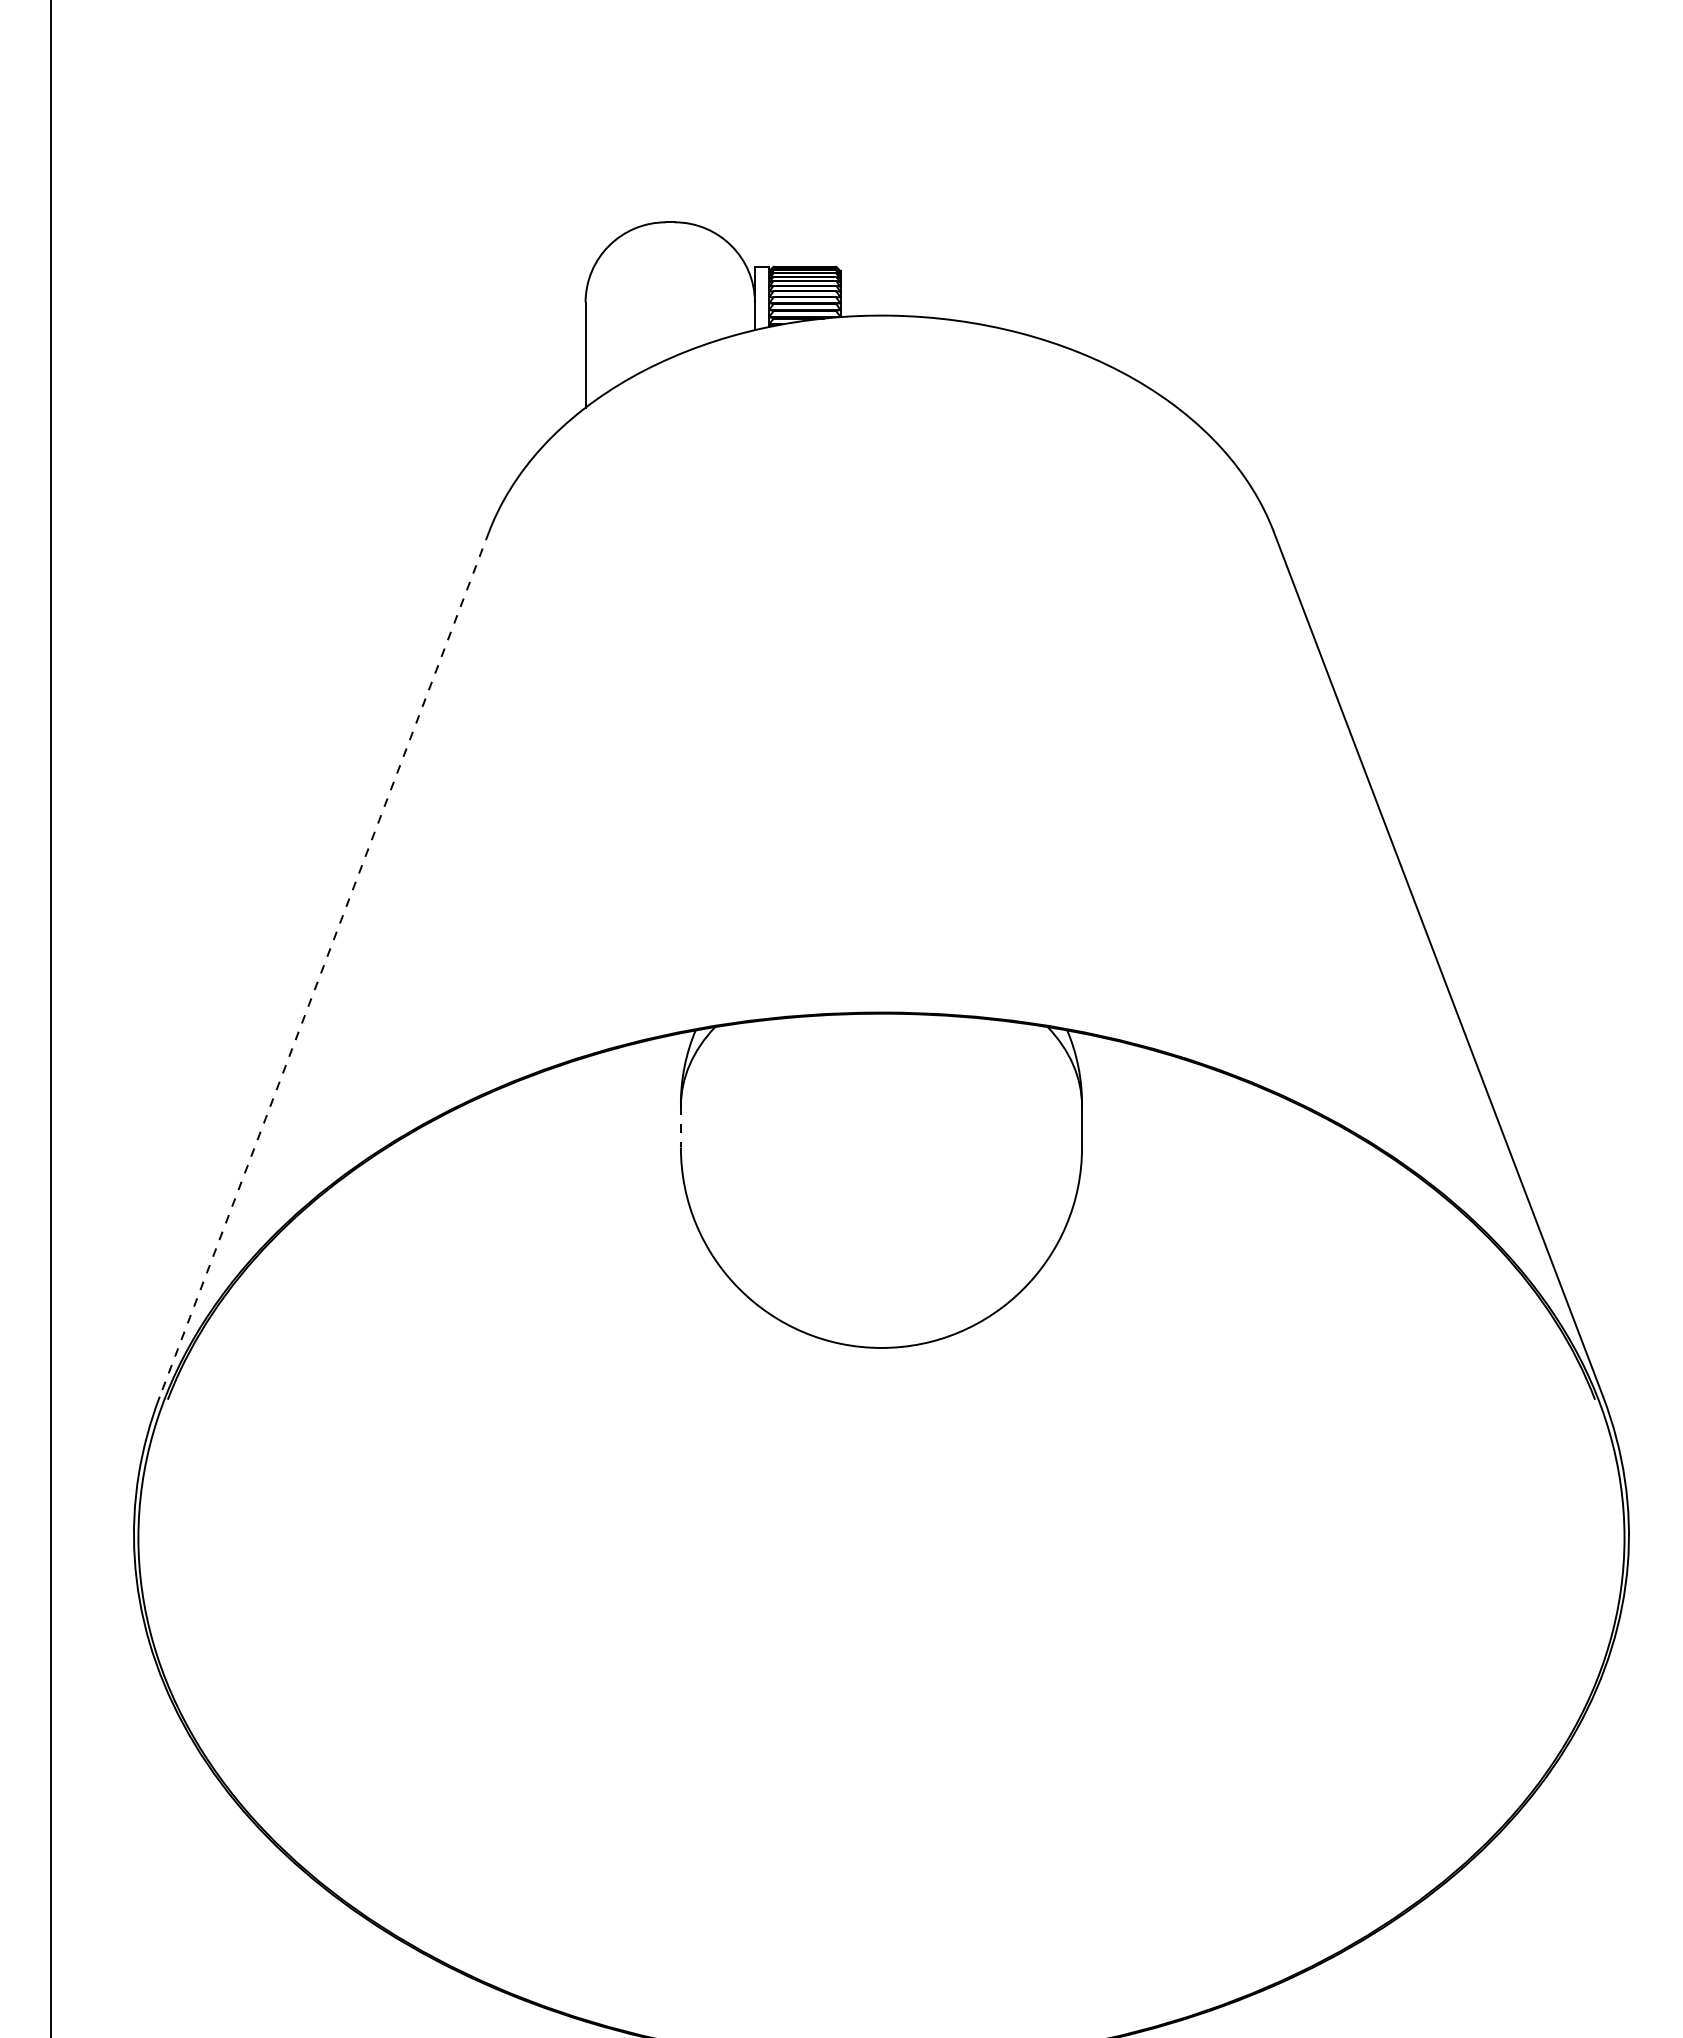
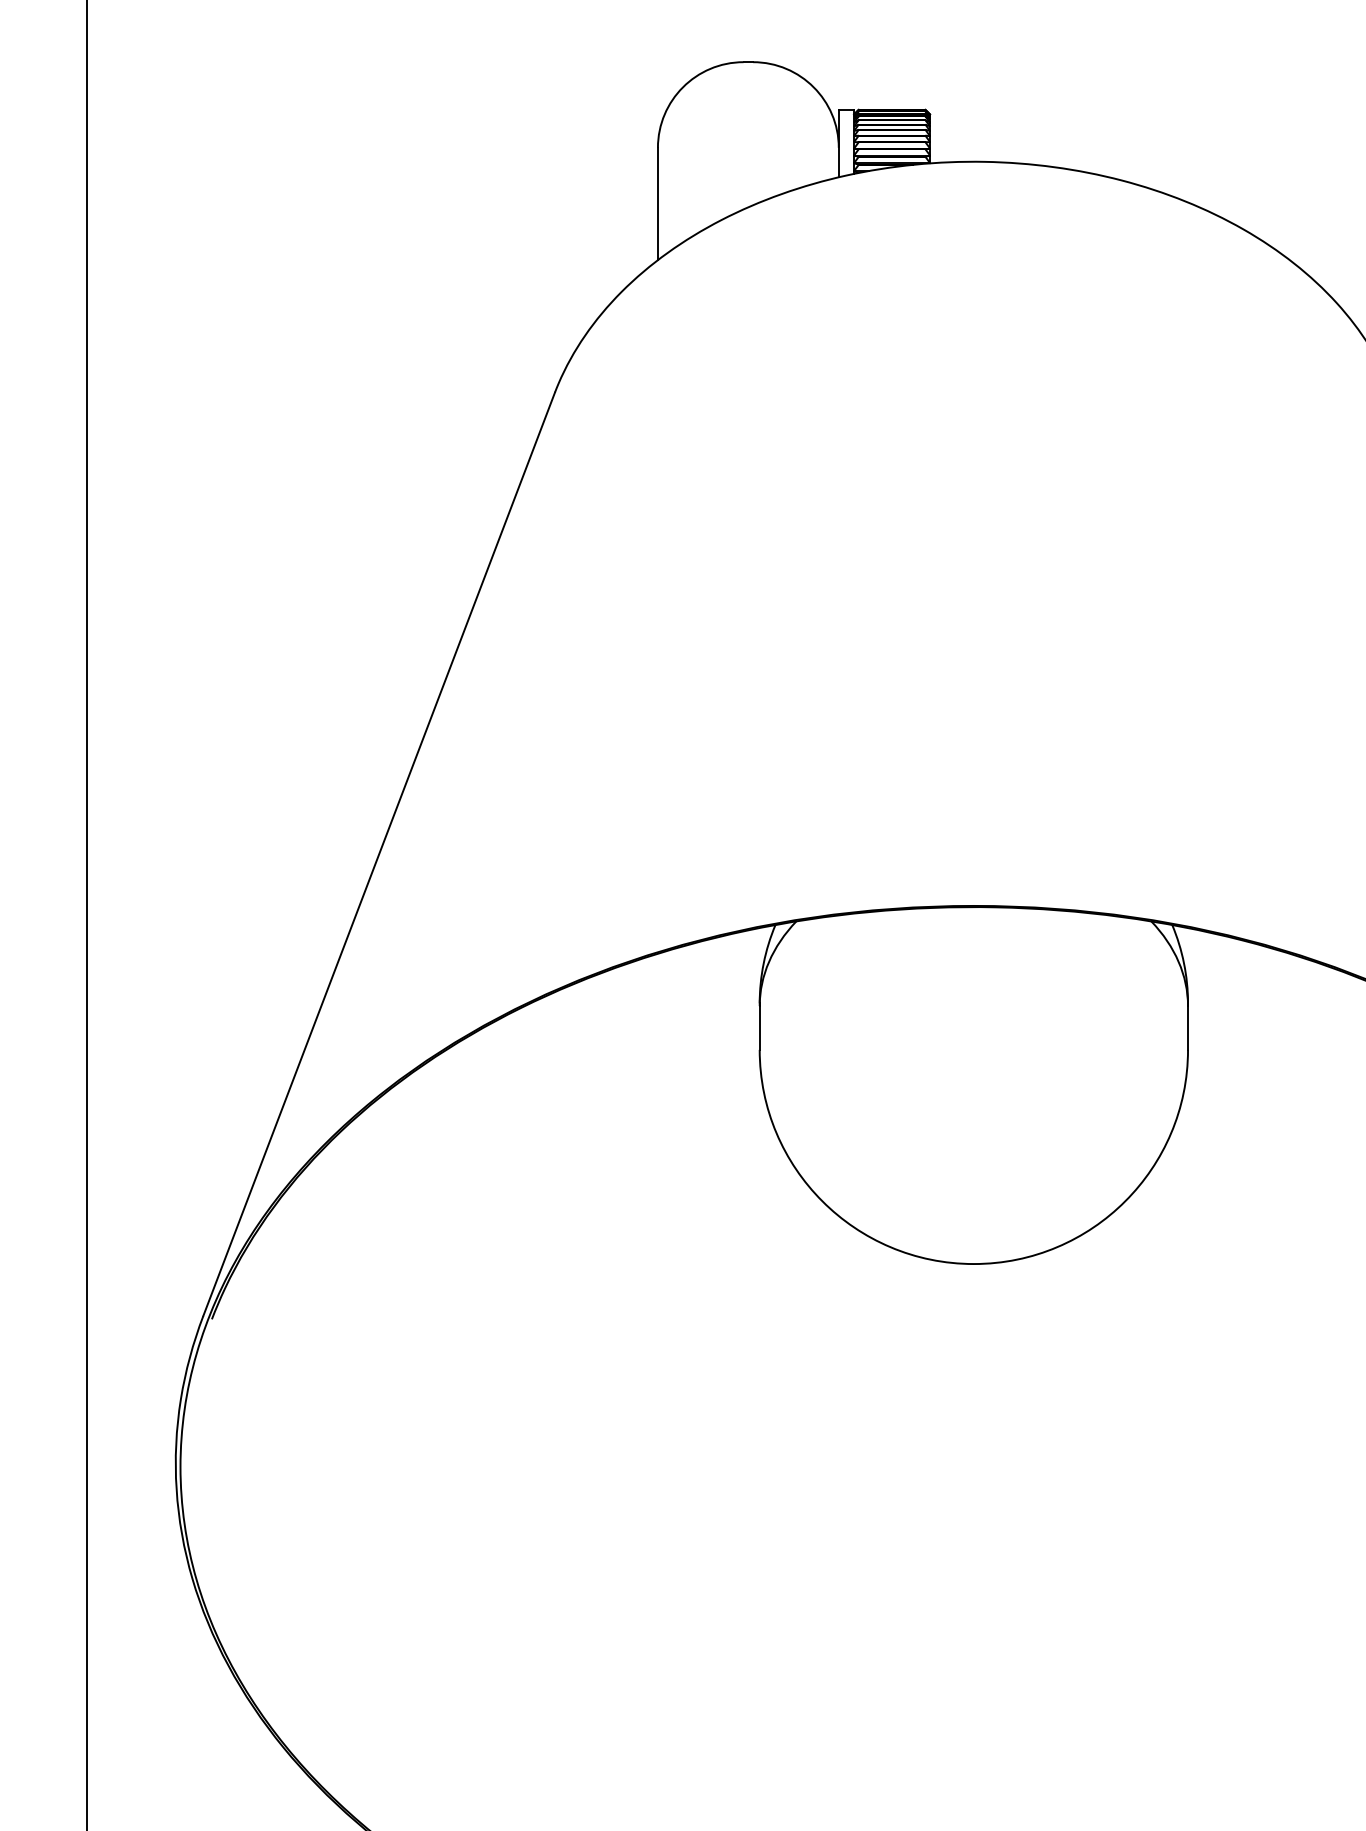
line: (324, 964) -> (379, 854), dashed -> solid
line: (680, 1127) -> (759, 1028), dashed -> solid

